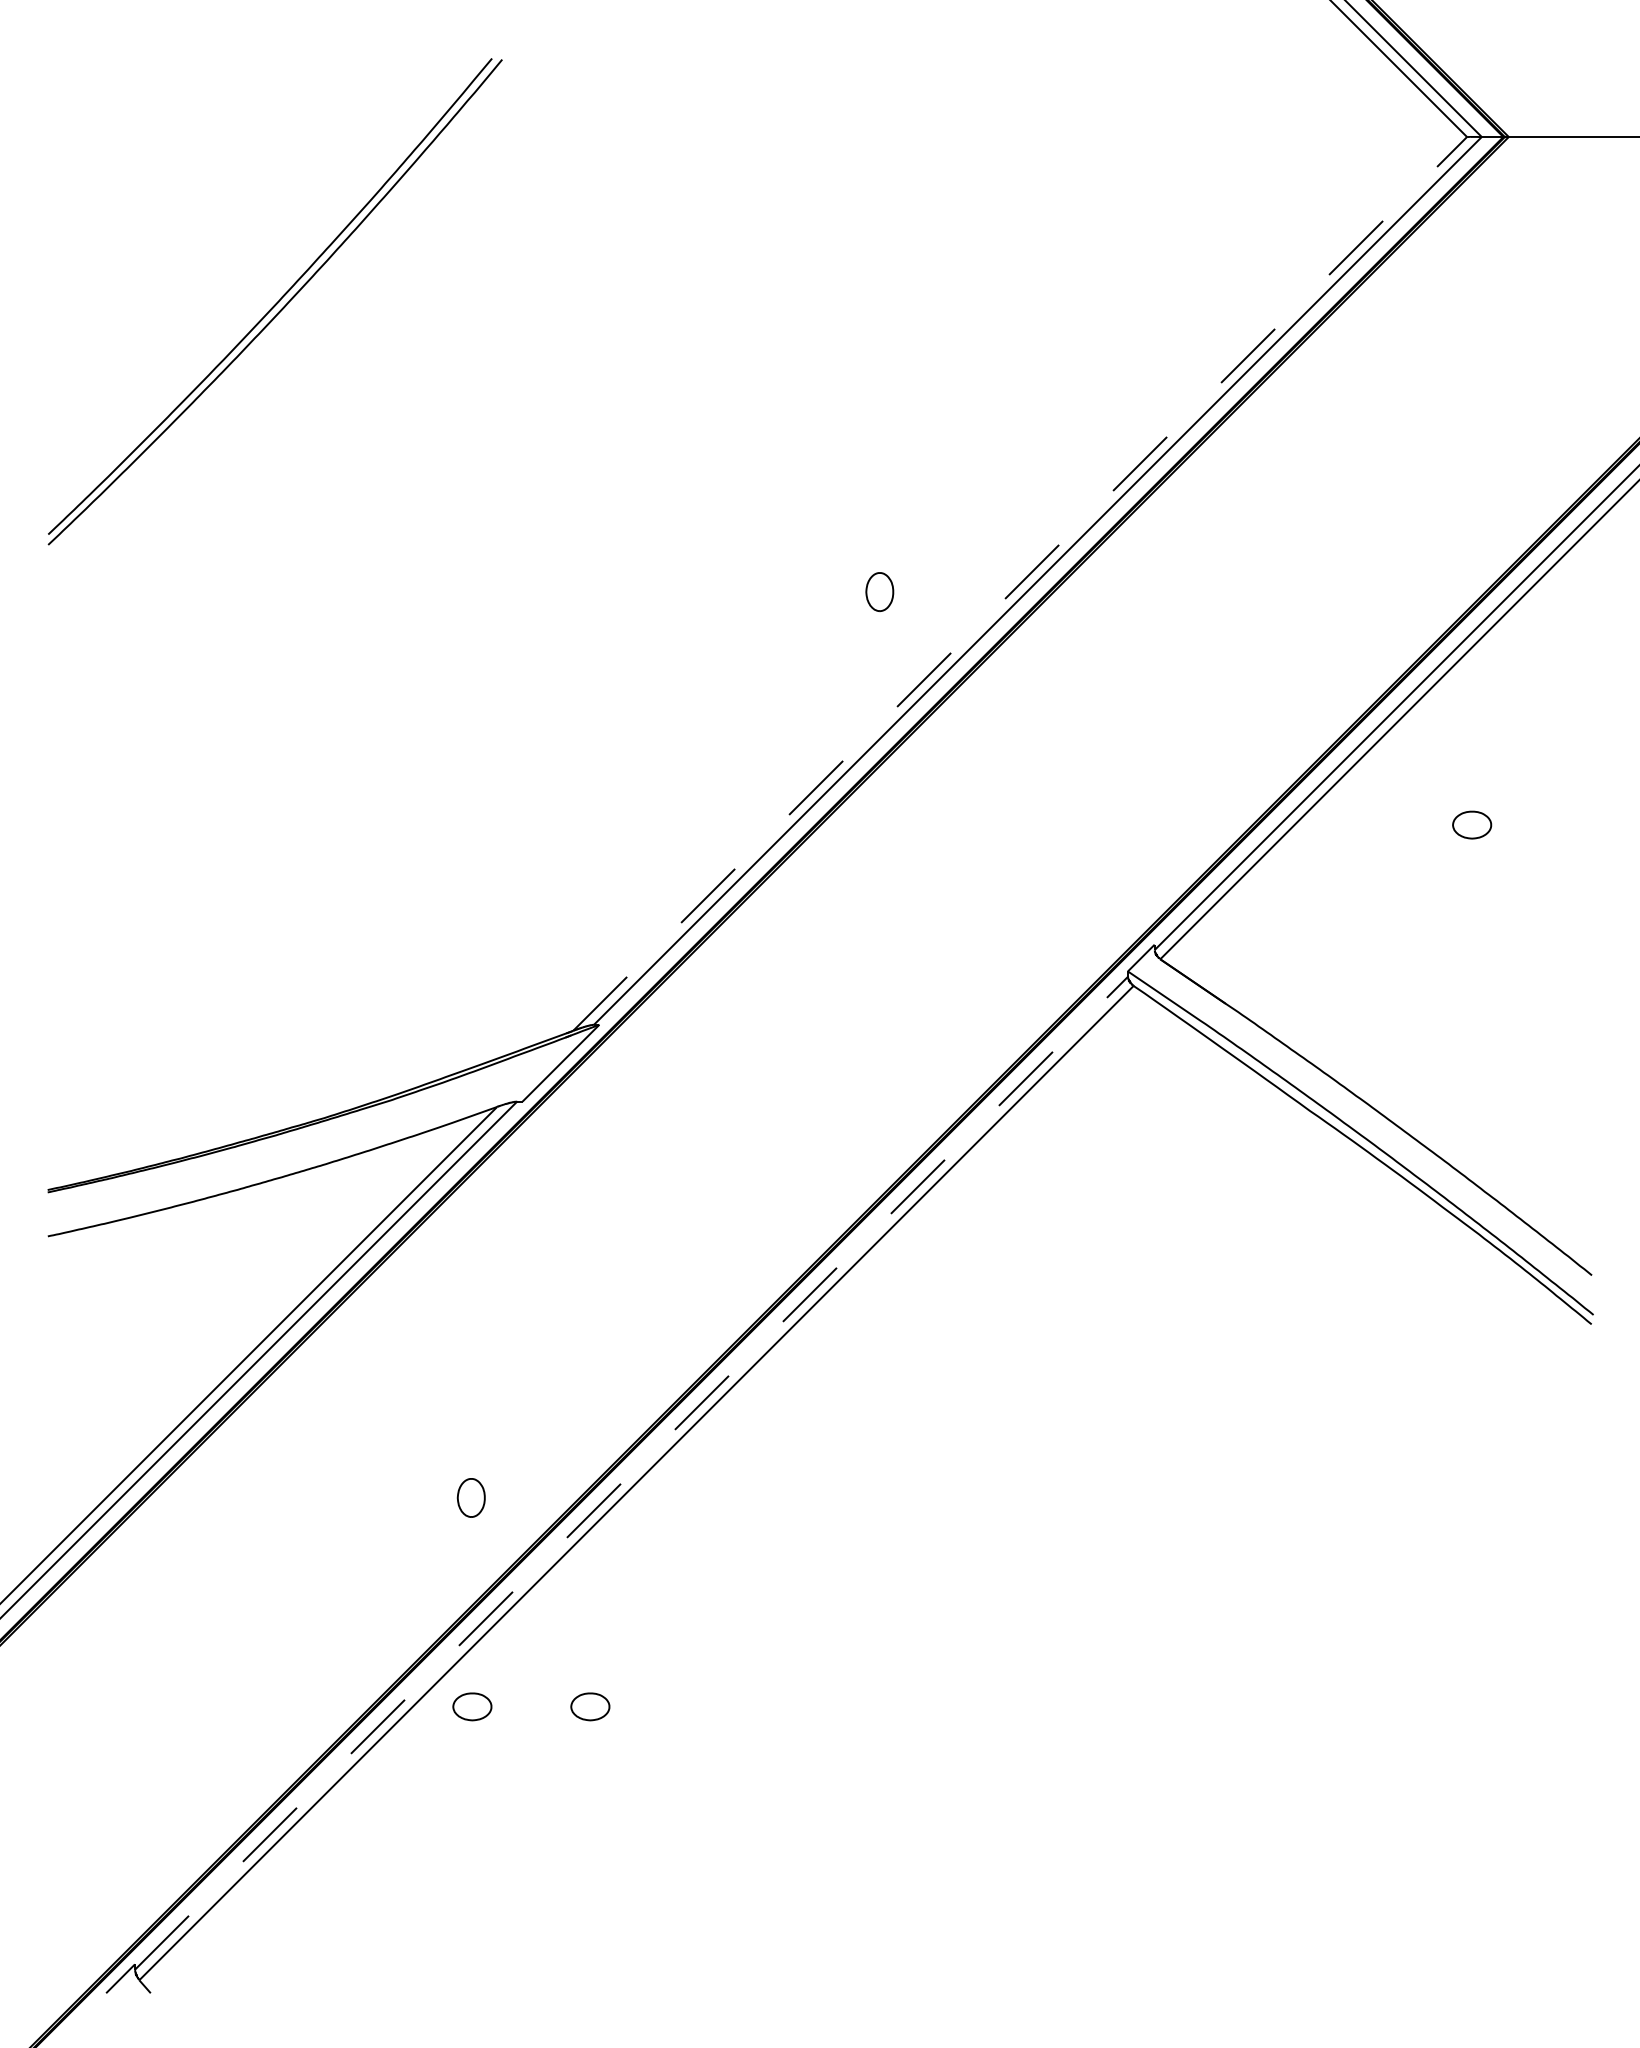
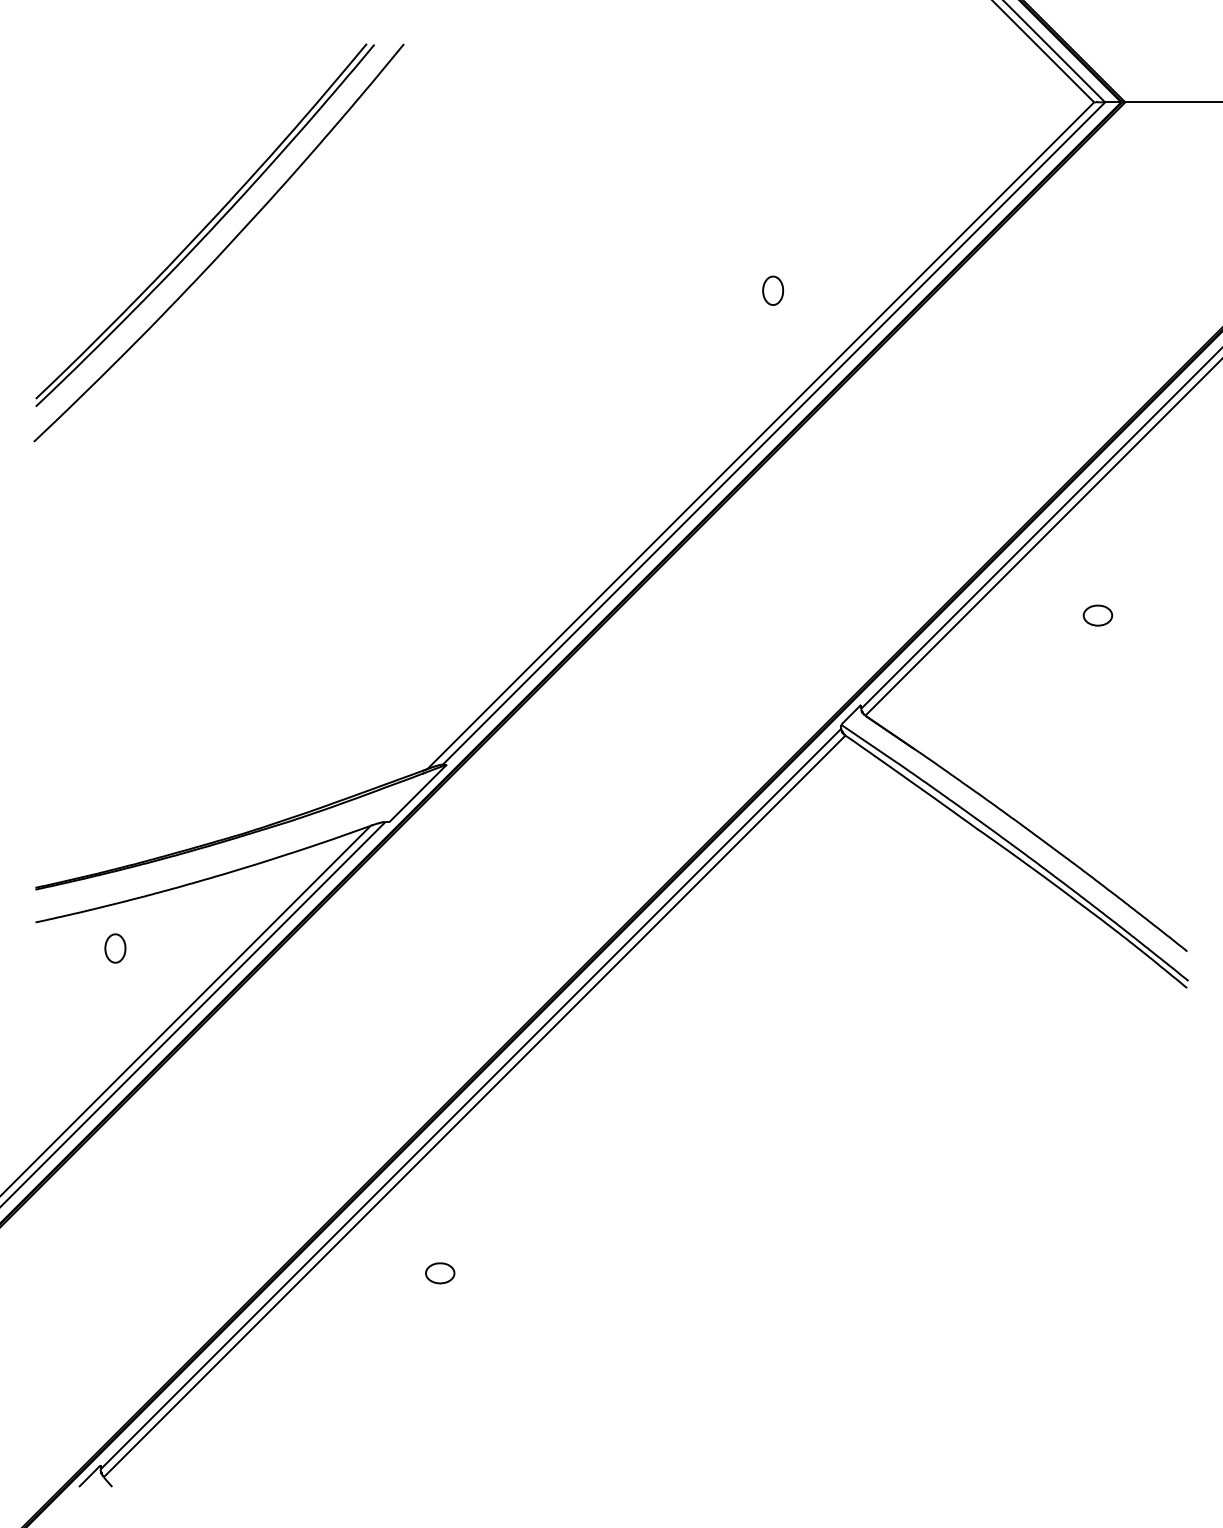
curve: (301, 332) -> (224, 248), added
line: (1021, 583) -> (761, 435), dashed -> solid
part: (878, 591) -> (772, 290), moved
line: (630, 1473) -> (470, 1099), dashed -> solid
part: (471, 1497) -> (115, 948), moved
part: (472, 1707) -> (352, 1273), removed

